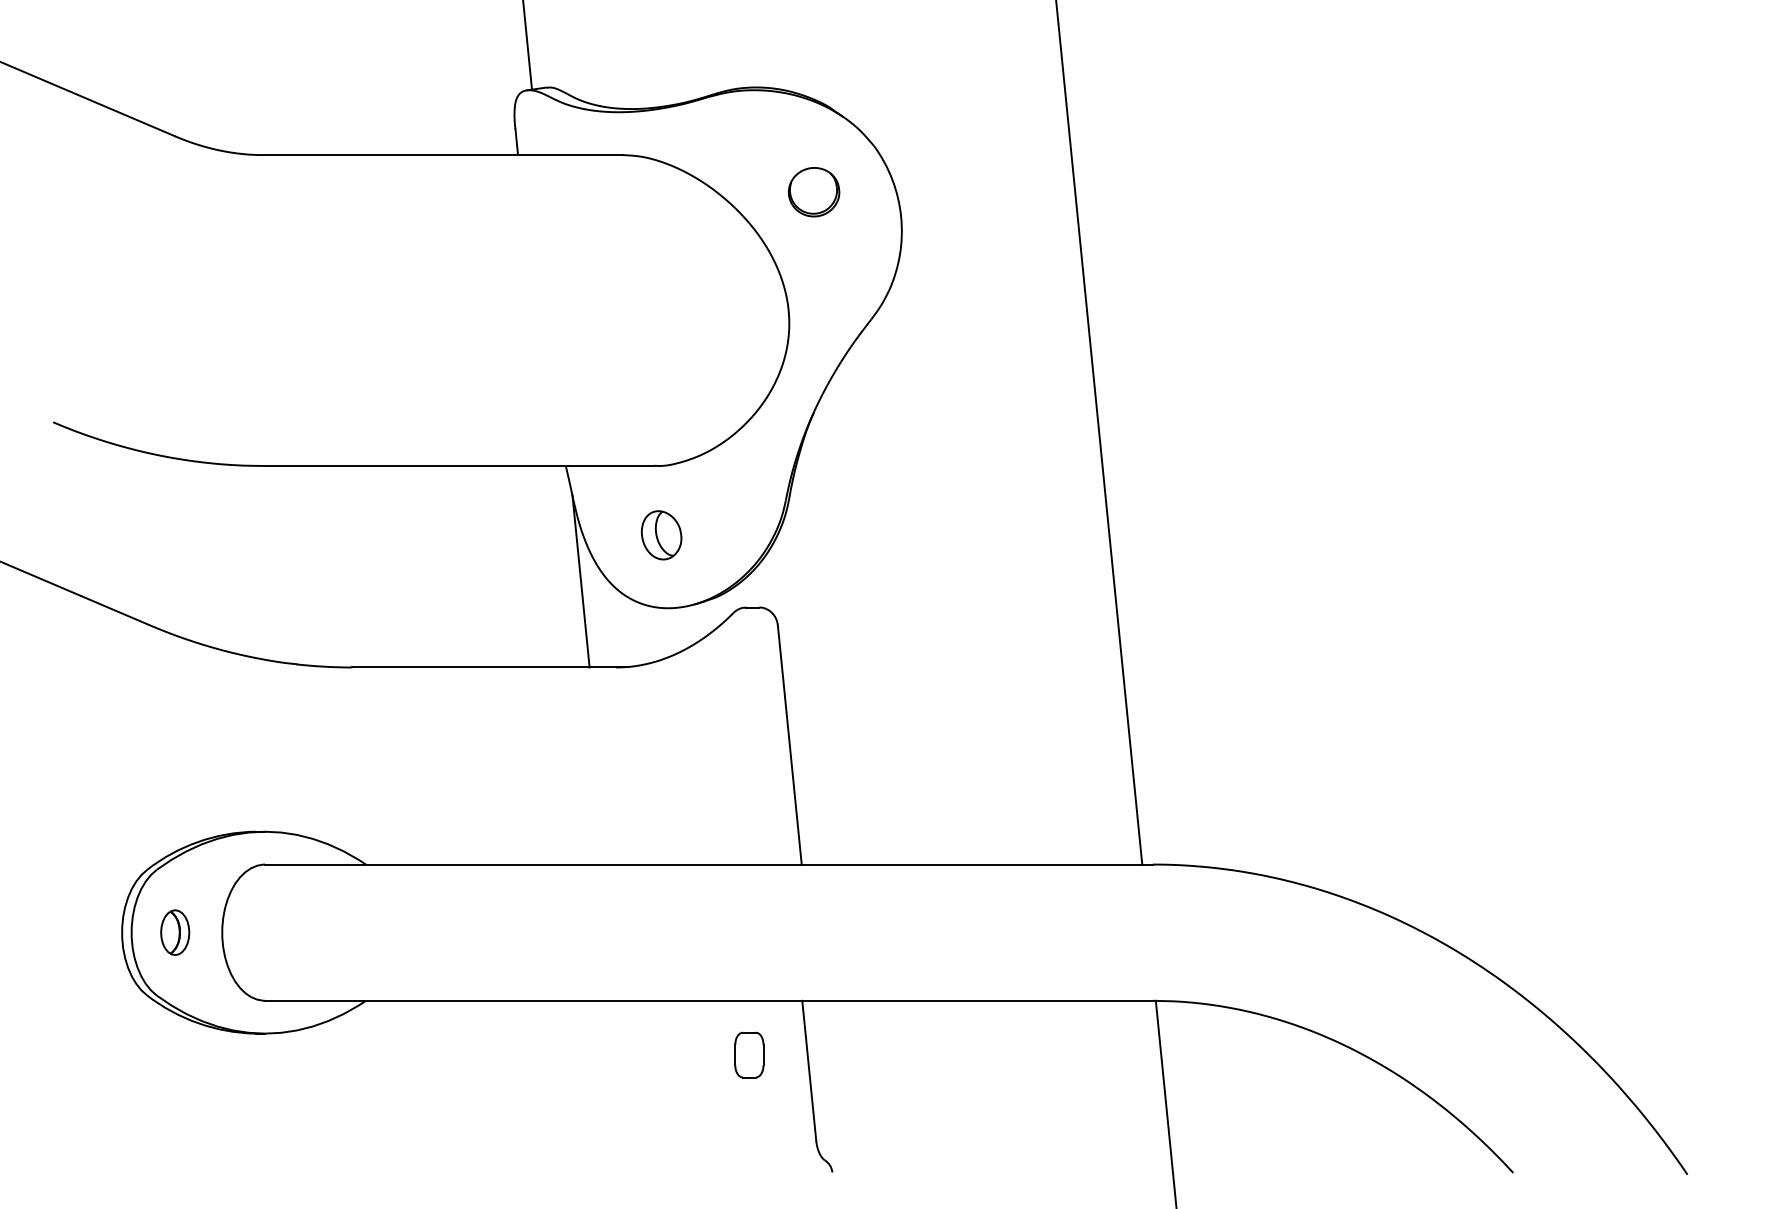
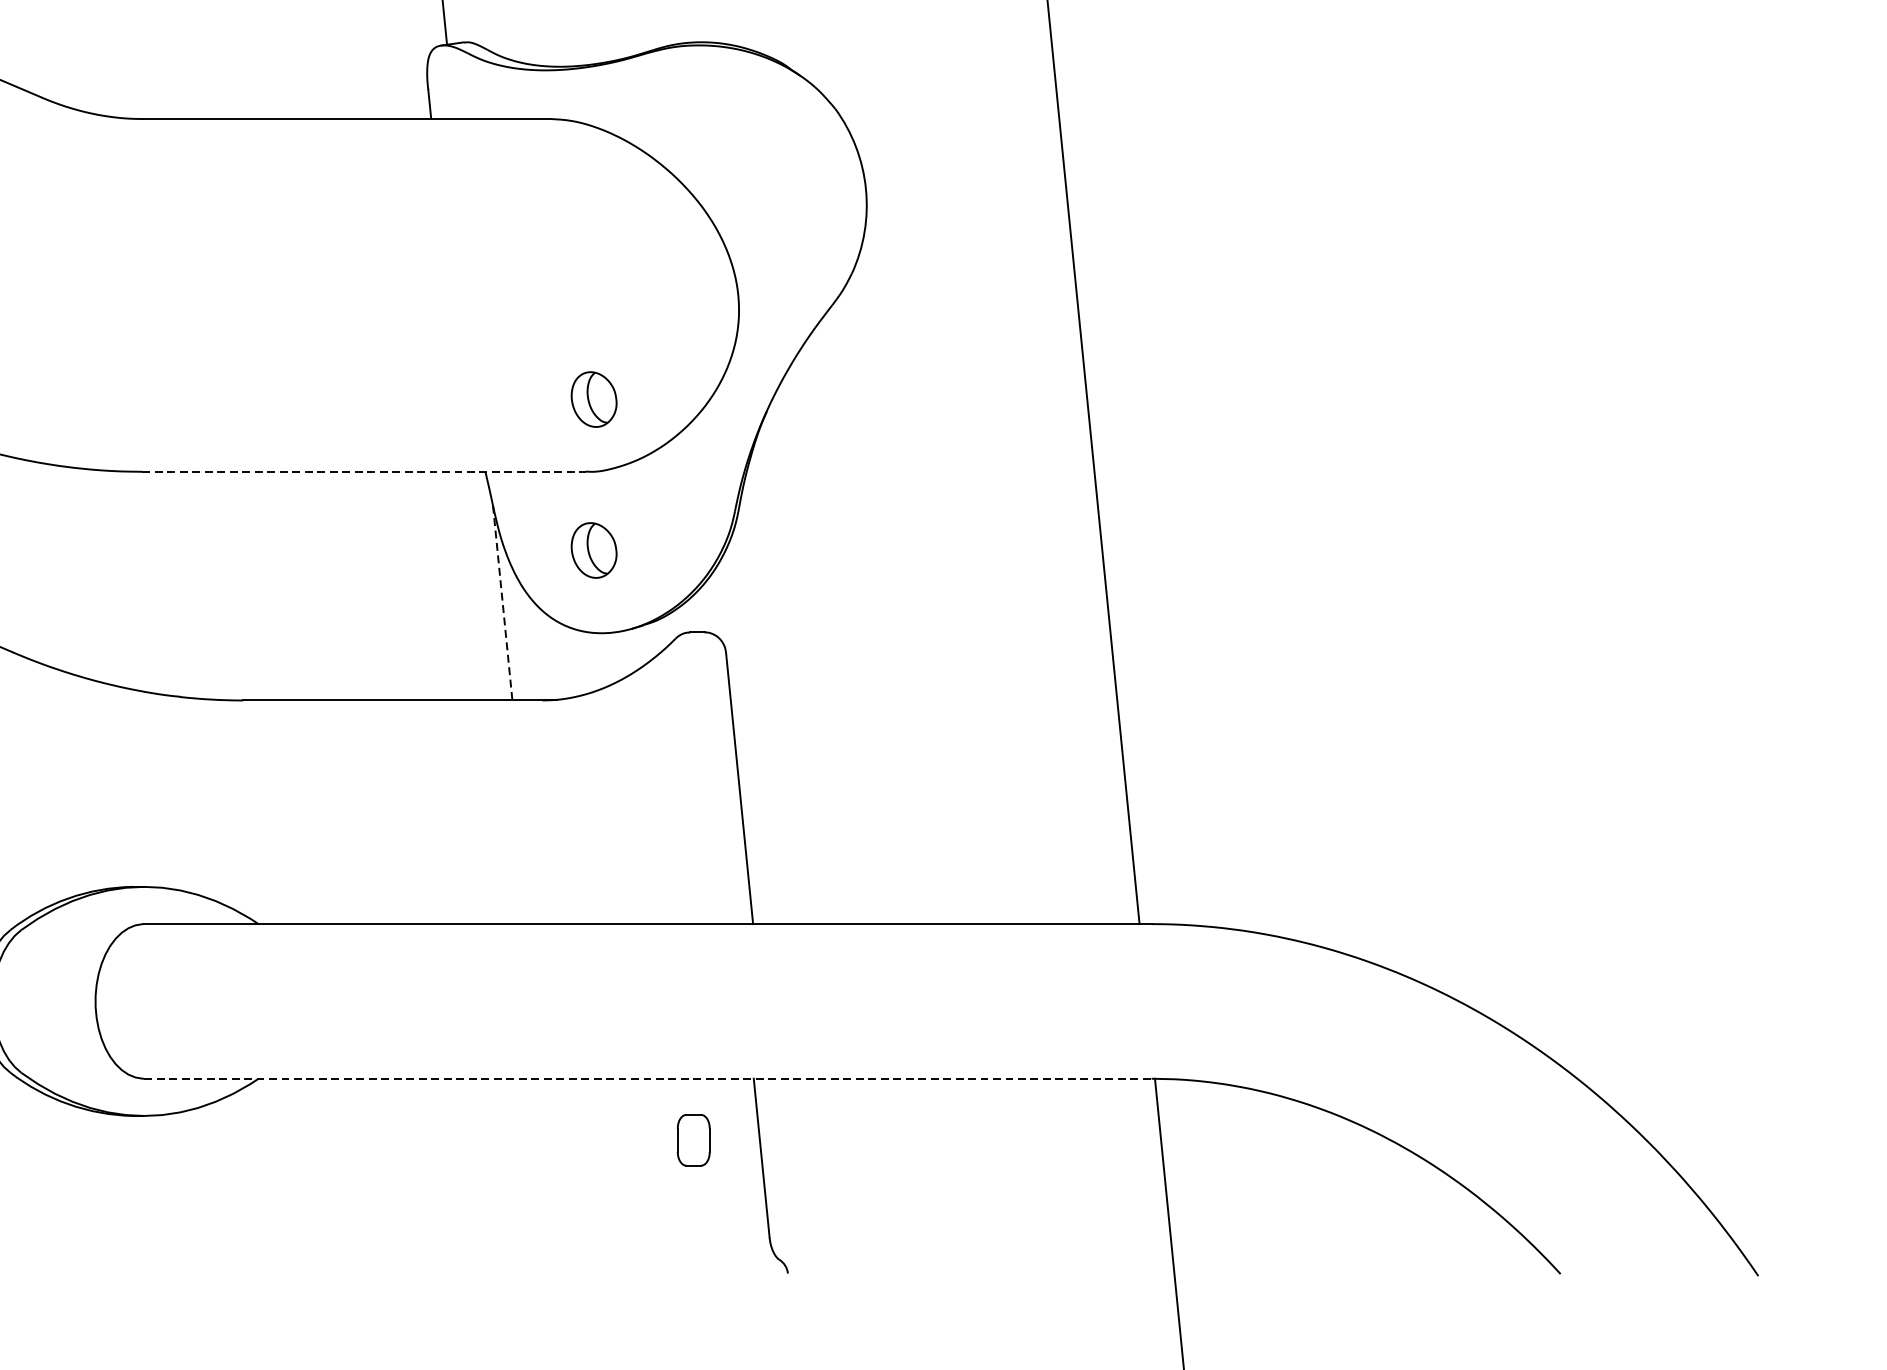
part: (814, 192) -> (767, 161), removed
part: (661, 402) -> (594, 399), added
line: (459, 465) -> (364, 471), solid -> dashed
line: (581, 582) -> (503, 604), solid -> dashed
part: (175, 932) -> (42, 1001), removed
line: (708, 1000) -> (647, 1078), solid -> dashed

